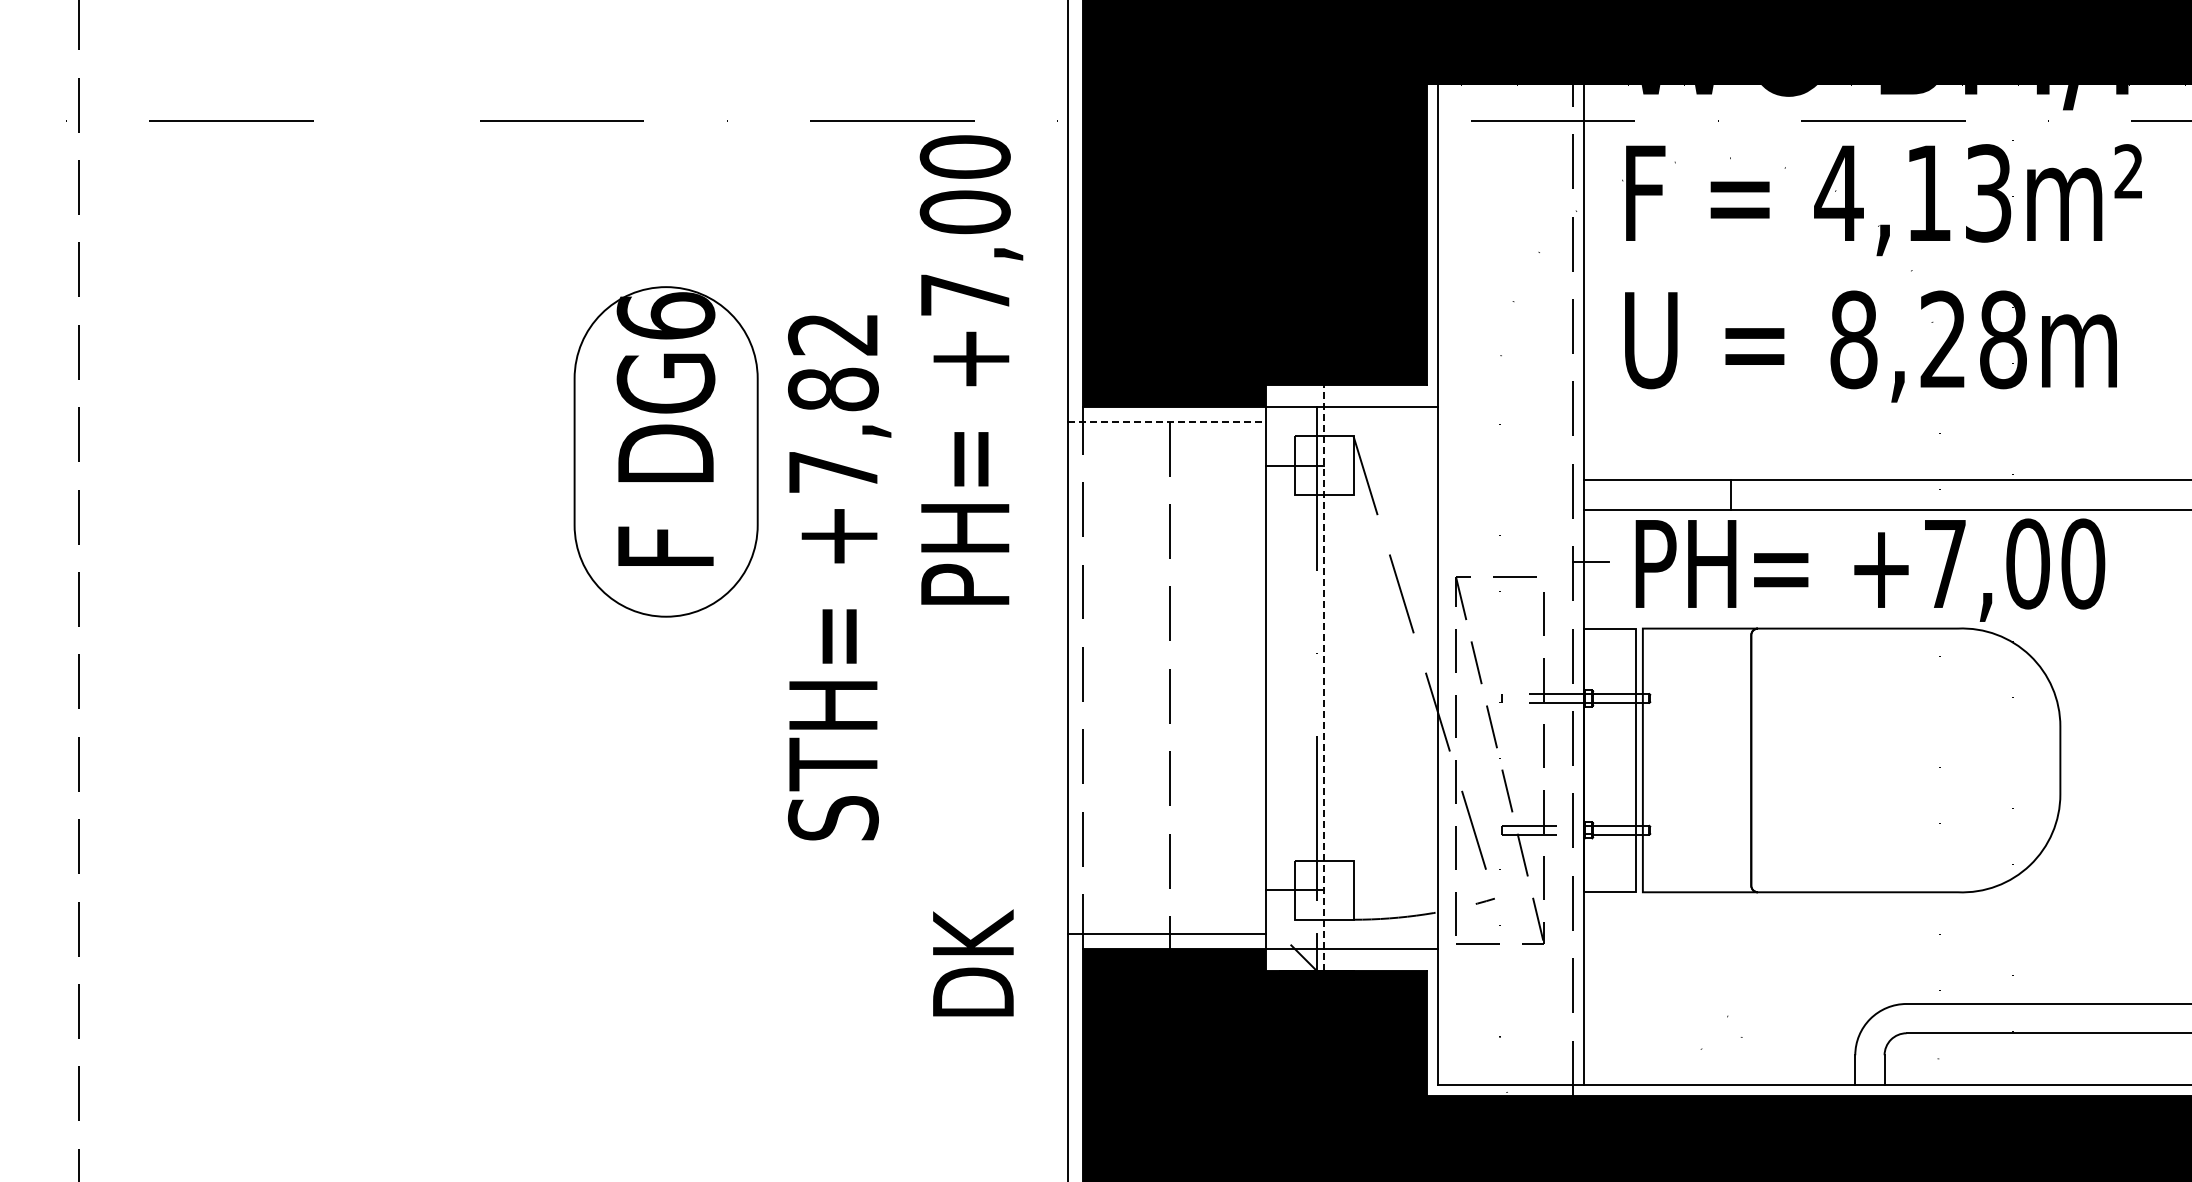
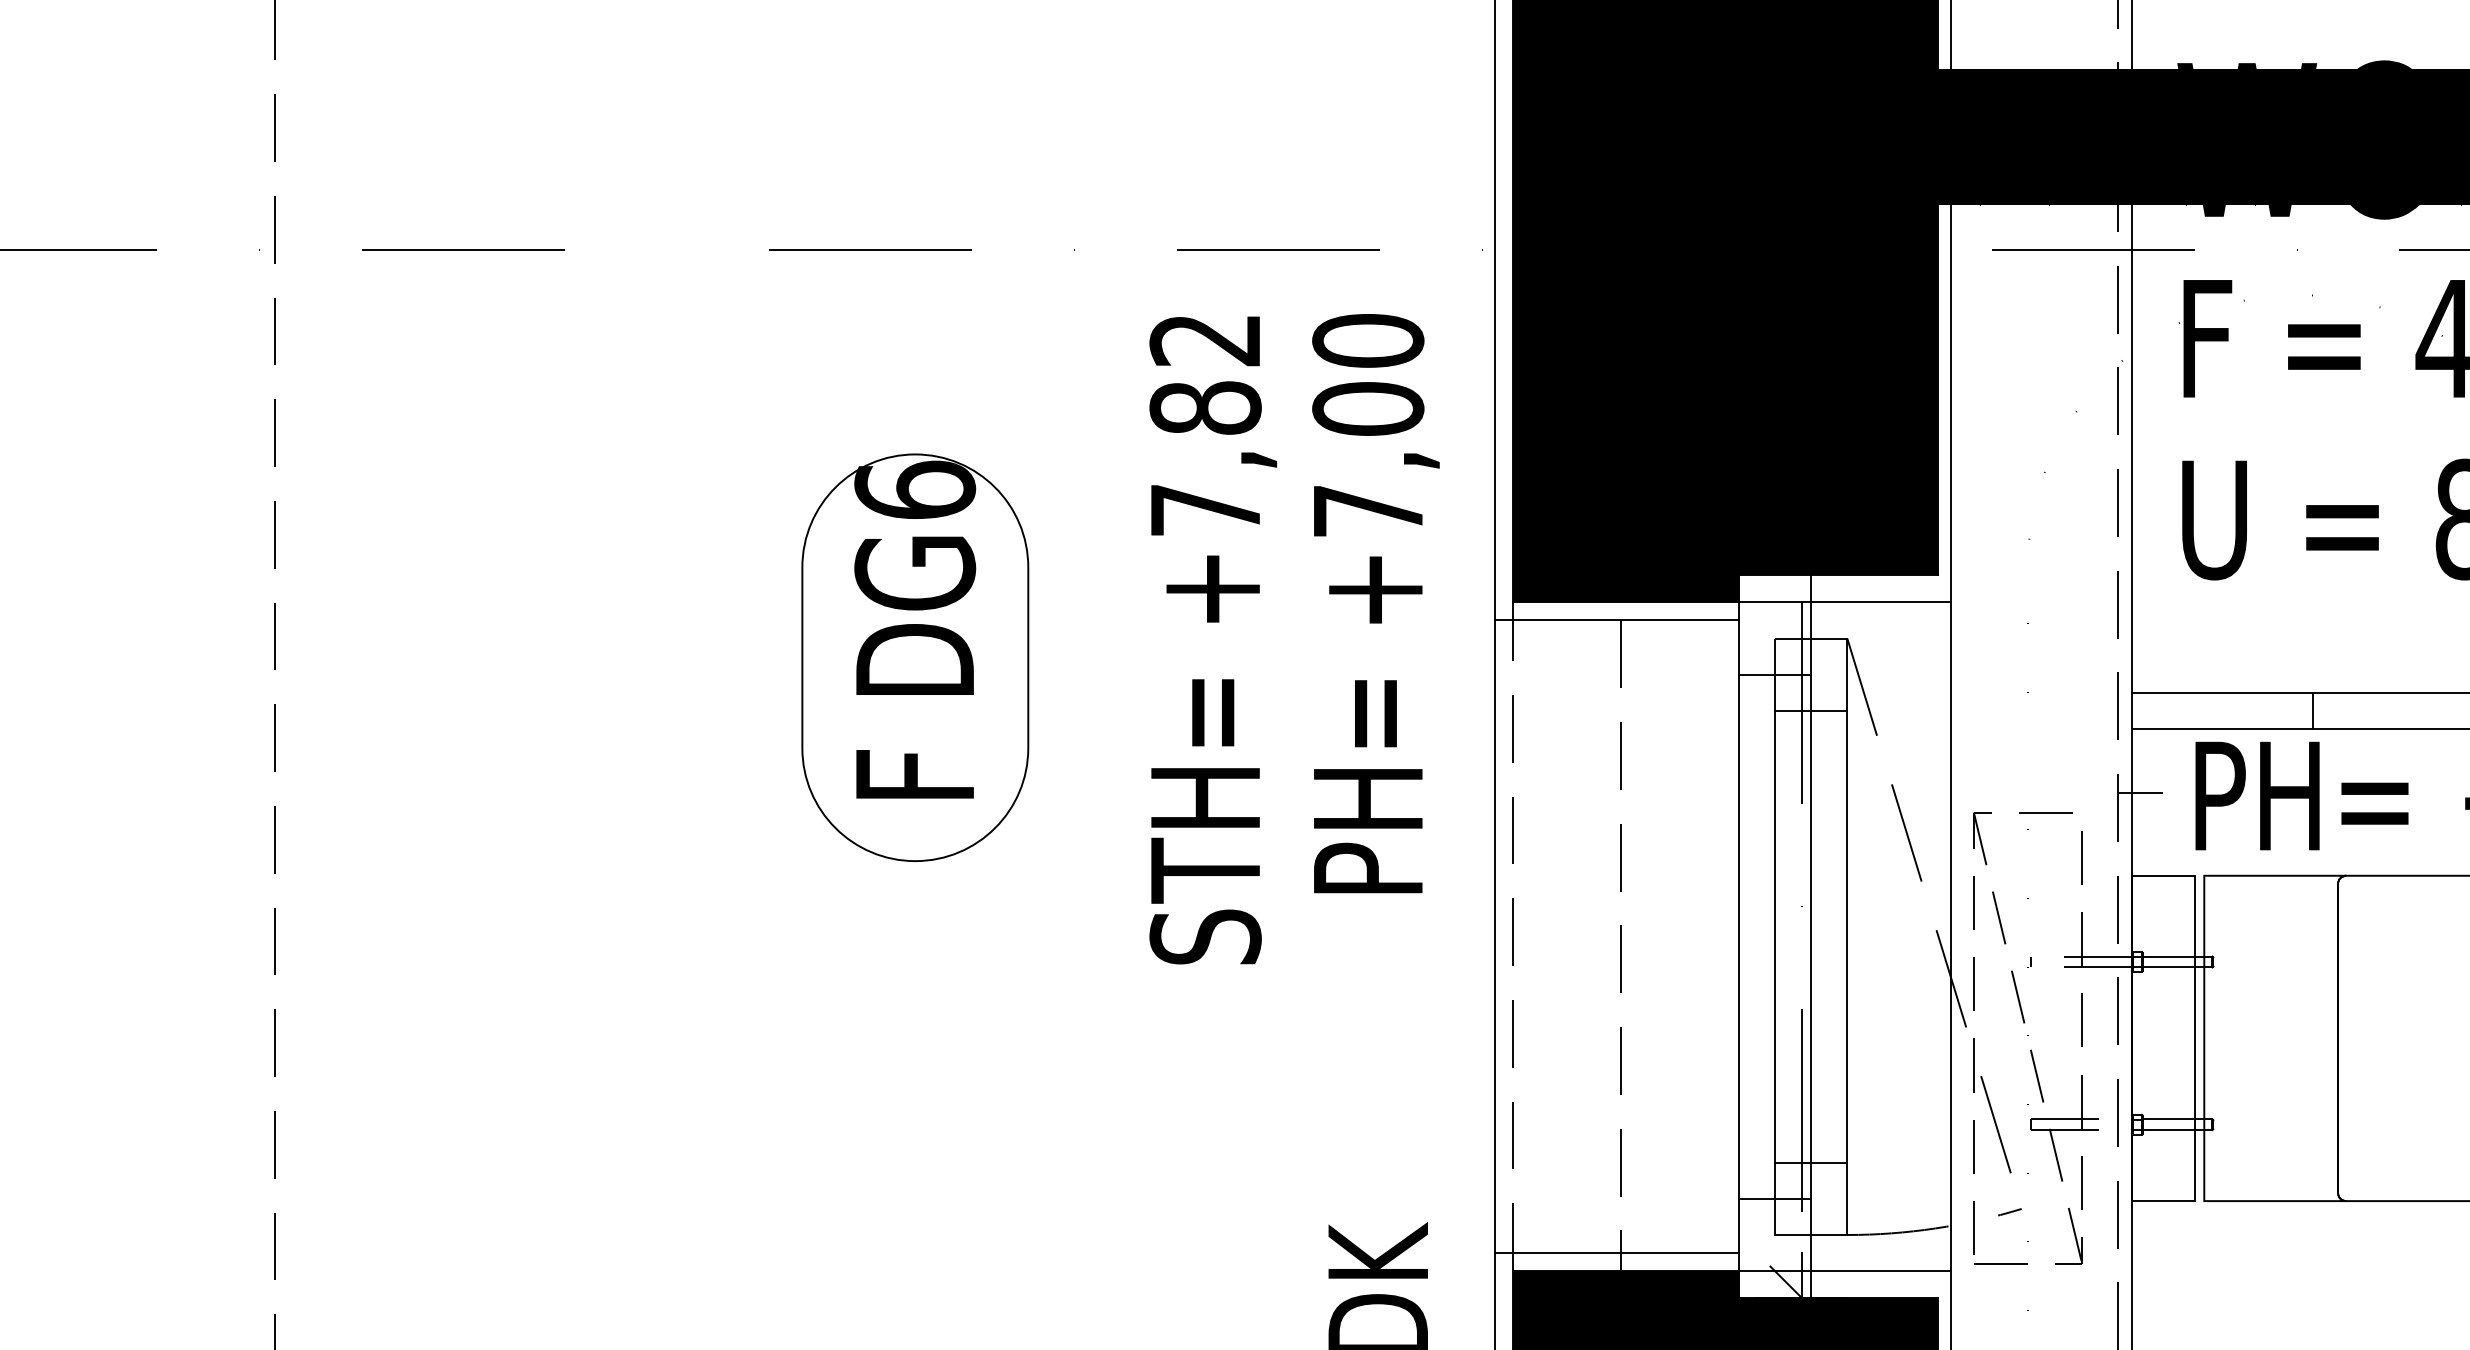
text: (971, 369) -> (1375, 602), moved
line: (1166, 421) -> (1616, 620), dashed -> solid
part: (665, 451) -> (914, 657), moved
text: (839, 577) -> (1213, 639), moved
line: (1294, 677) -> (1774, 936), added
line: (1353, 677) -> (1847, 936), added
line: (1324, 678) -> (1811, 937), dashed -> solid

